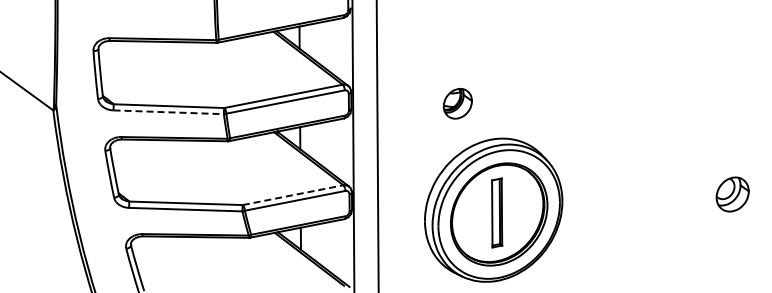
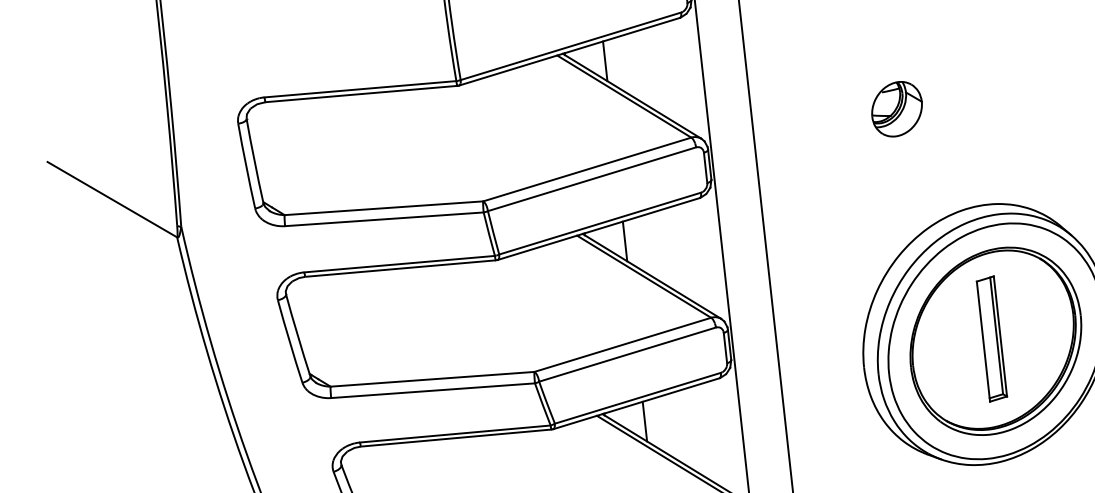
part: (457, 103) -> (896, 108), moved
line: (169, 112) -> (385, 219), dashed -> solid
line: (293, 195) -> (623, 345), dashed -> solid

